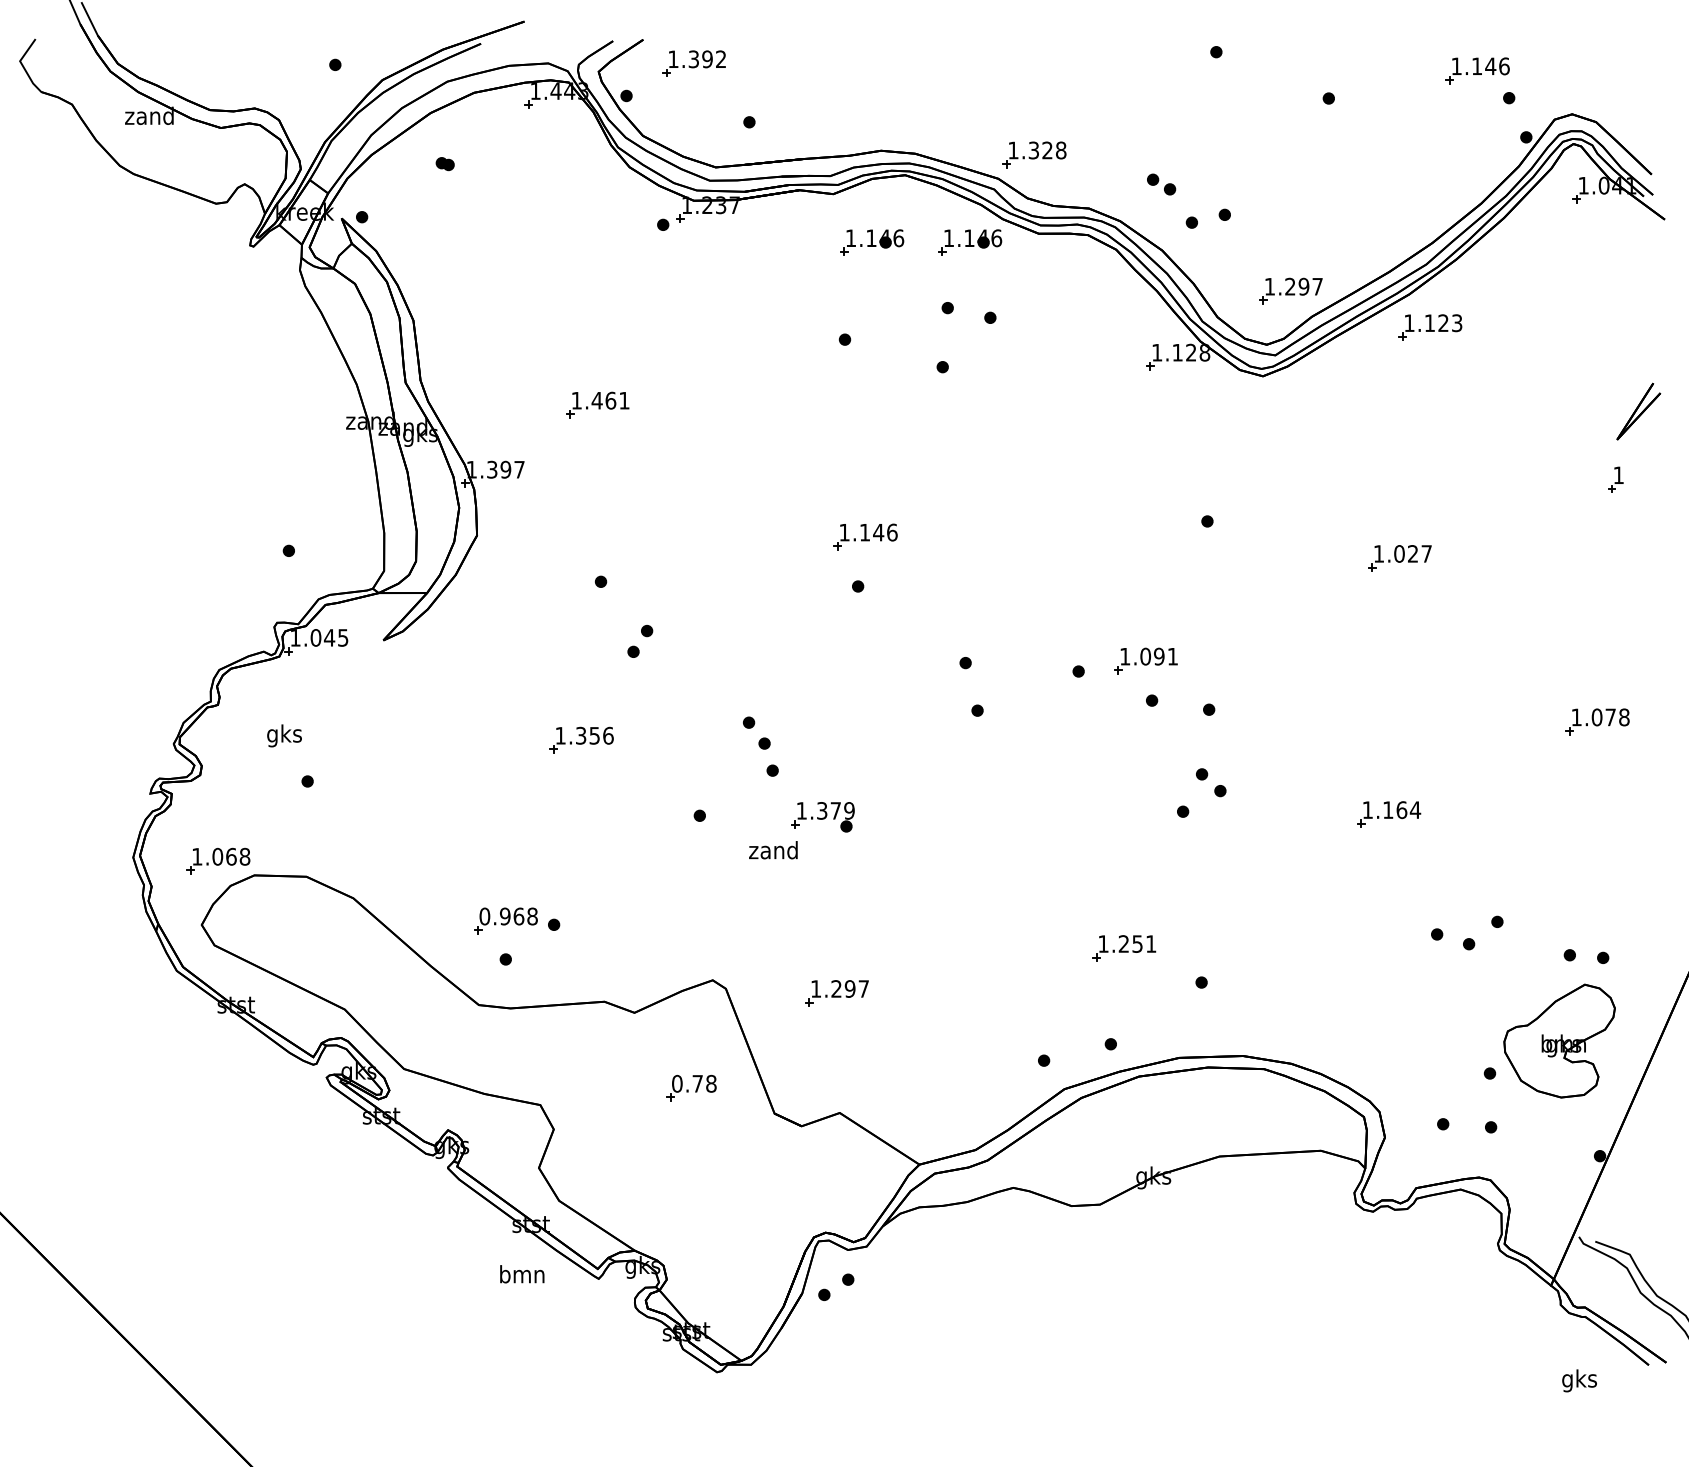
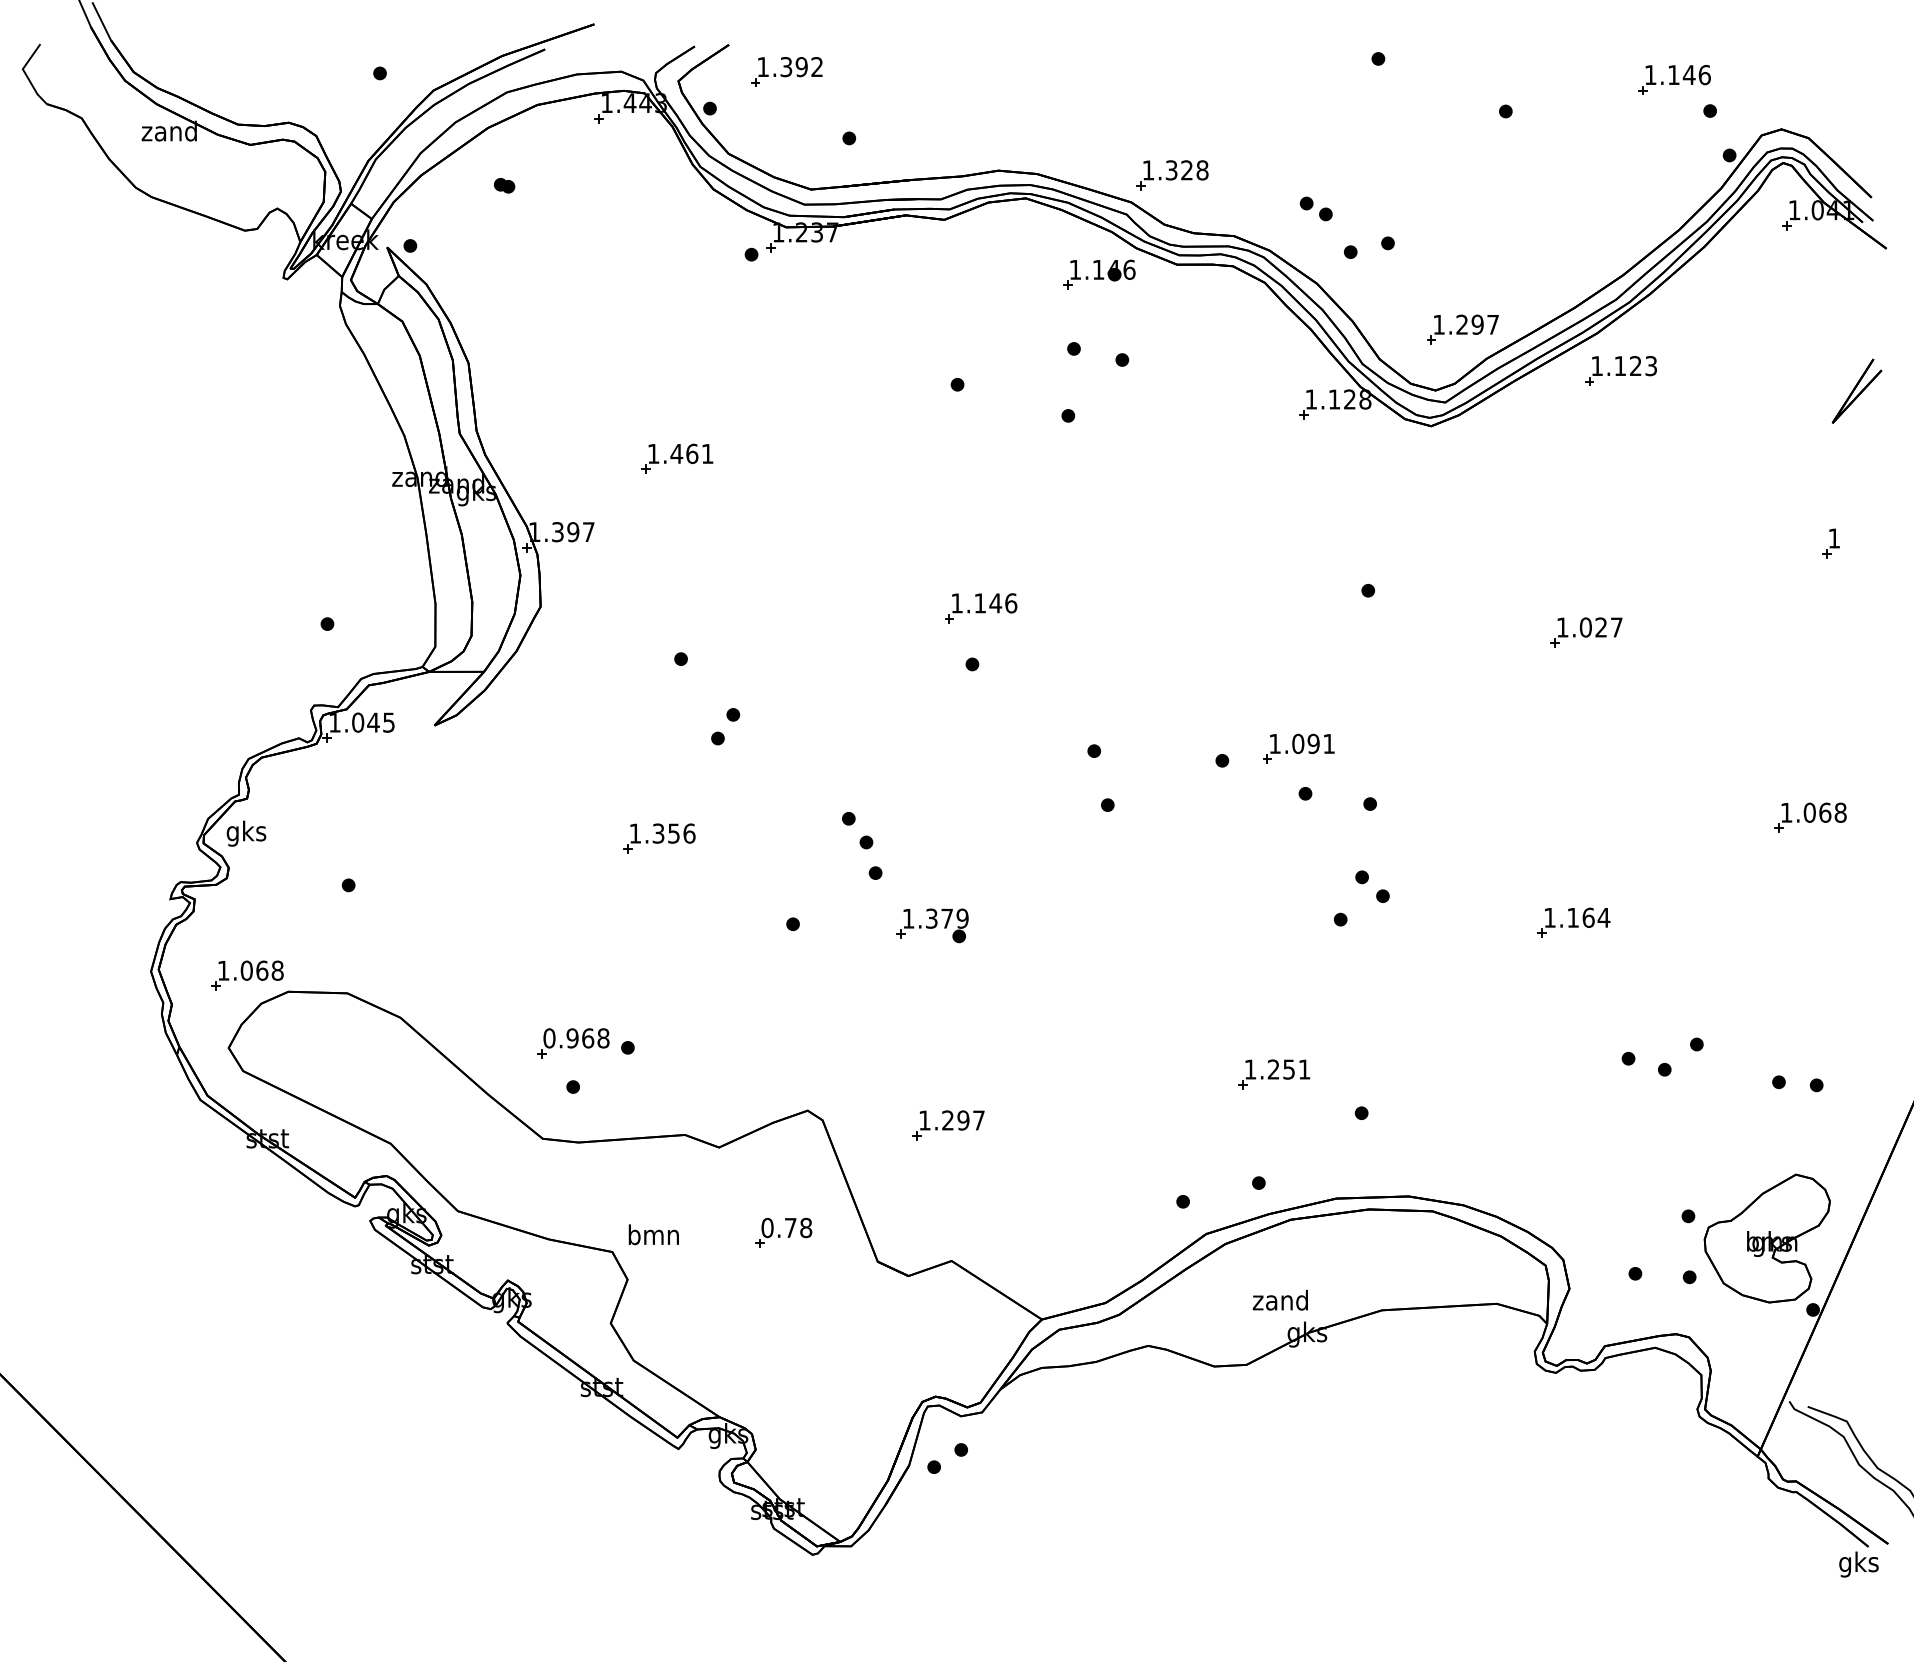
part: (872, 242) -> (988, 274), removed
part: (1638, 410) -> (1856, 390), moved
text: (1610, 717) -> (1825, 812), 1.078 -> 1.068
text: (284, 735) -> (246, 833), moved
text: (772, 849) -> (1279, 1299), moved
part: (1558, 1041) -> (1766, 1238), moved
text: (521, 1274) -> (653, 1234), moved
text: (1579, 1380) -> (1858, 1564), moved

